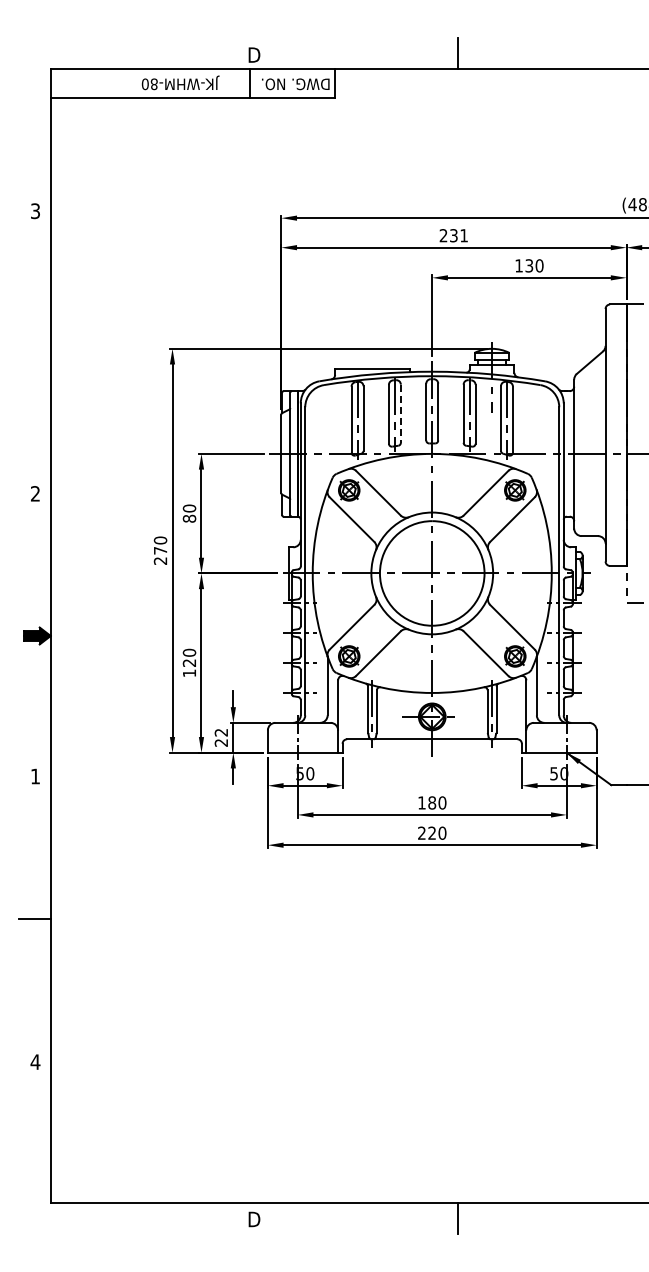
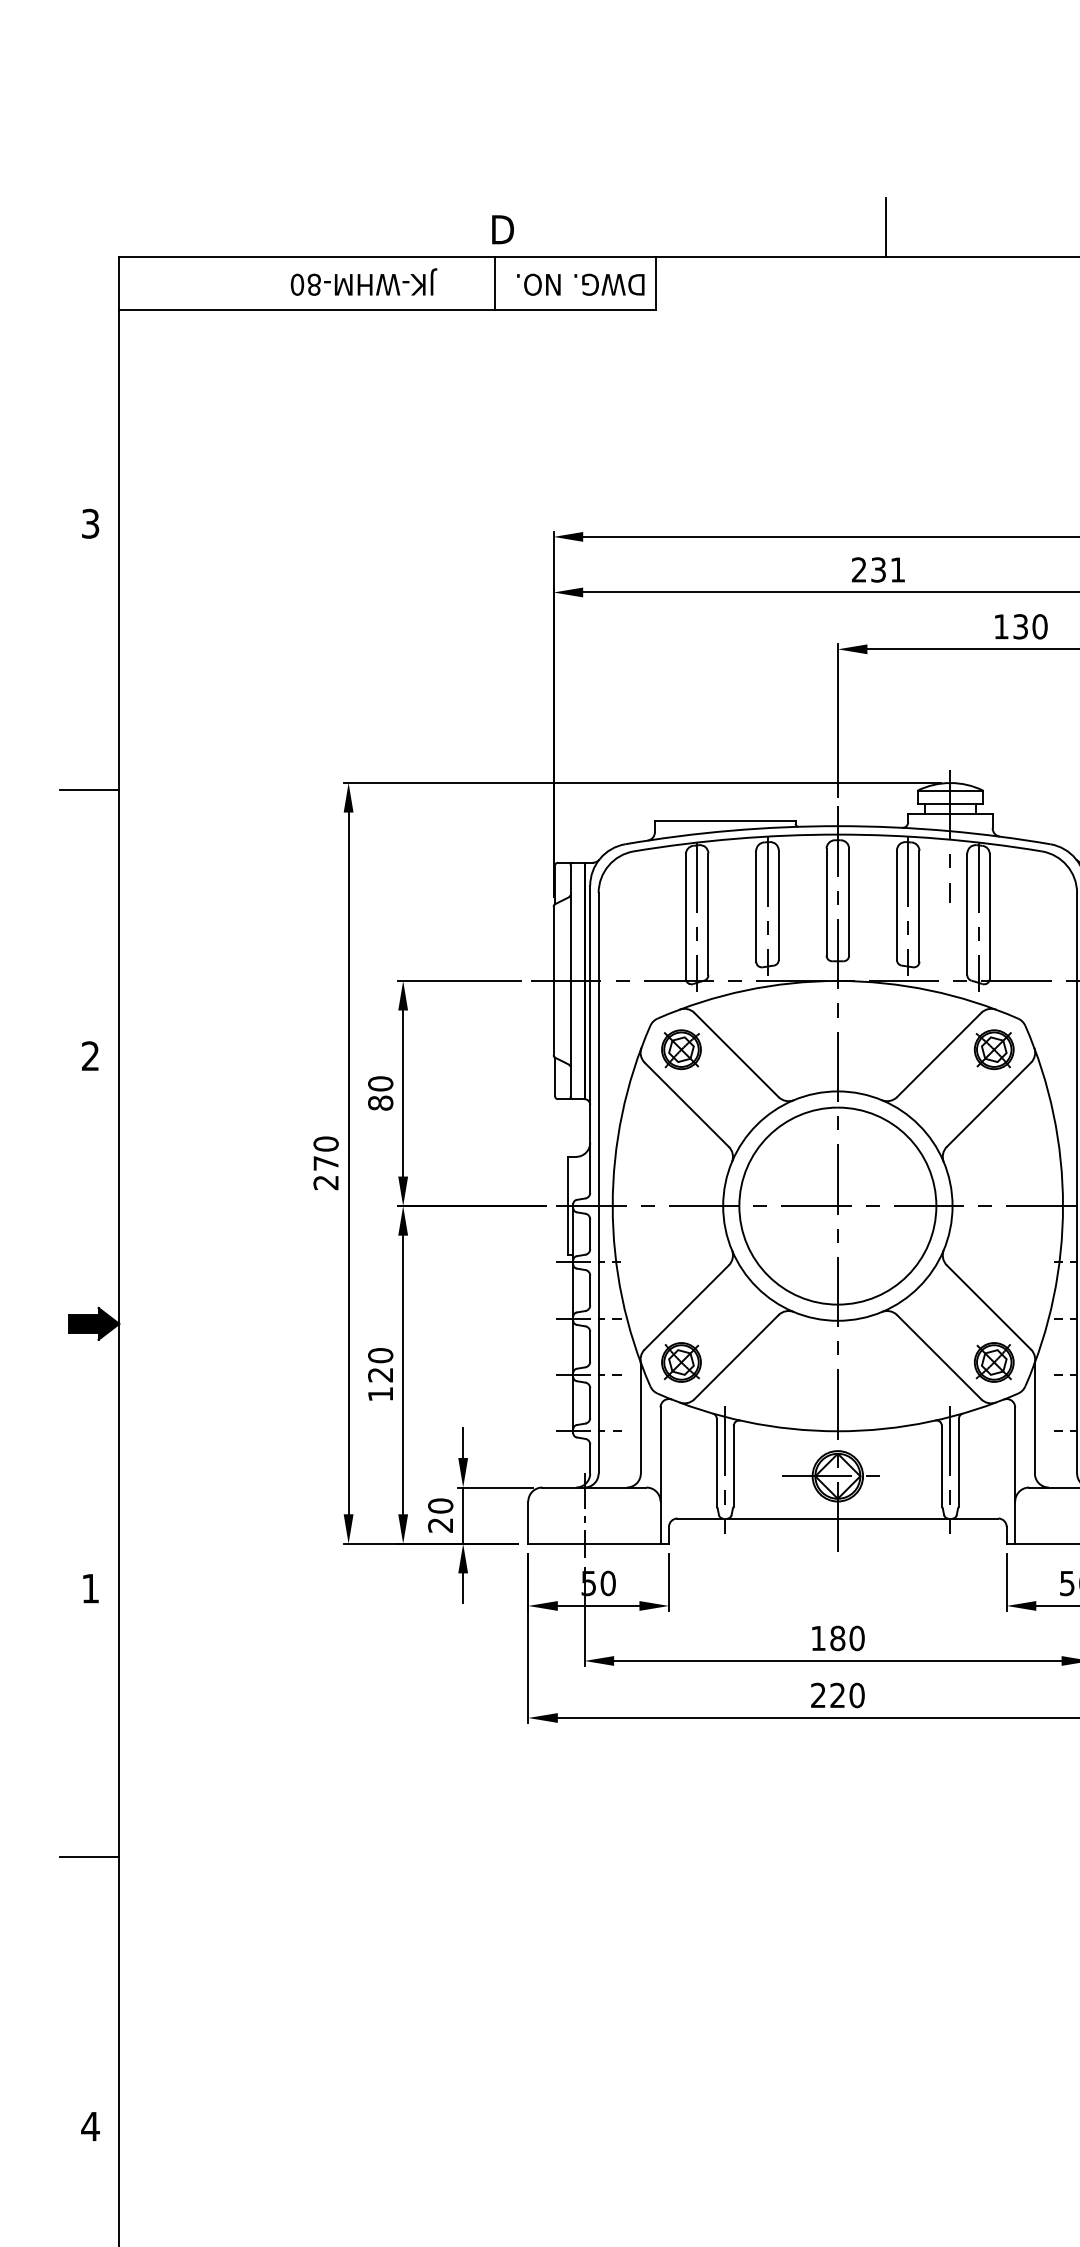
line: (34, 352) -> (88, 789), added
line: (400, 414) -> (778, 906), dashed -> solid
text: (221, 732) -> (440, 1505), 22 -> 20

